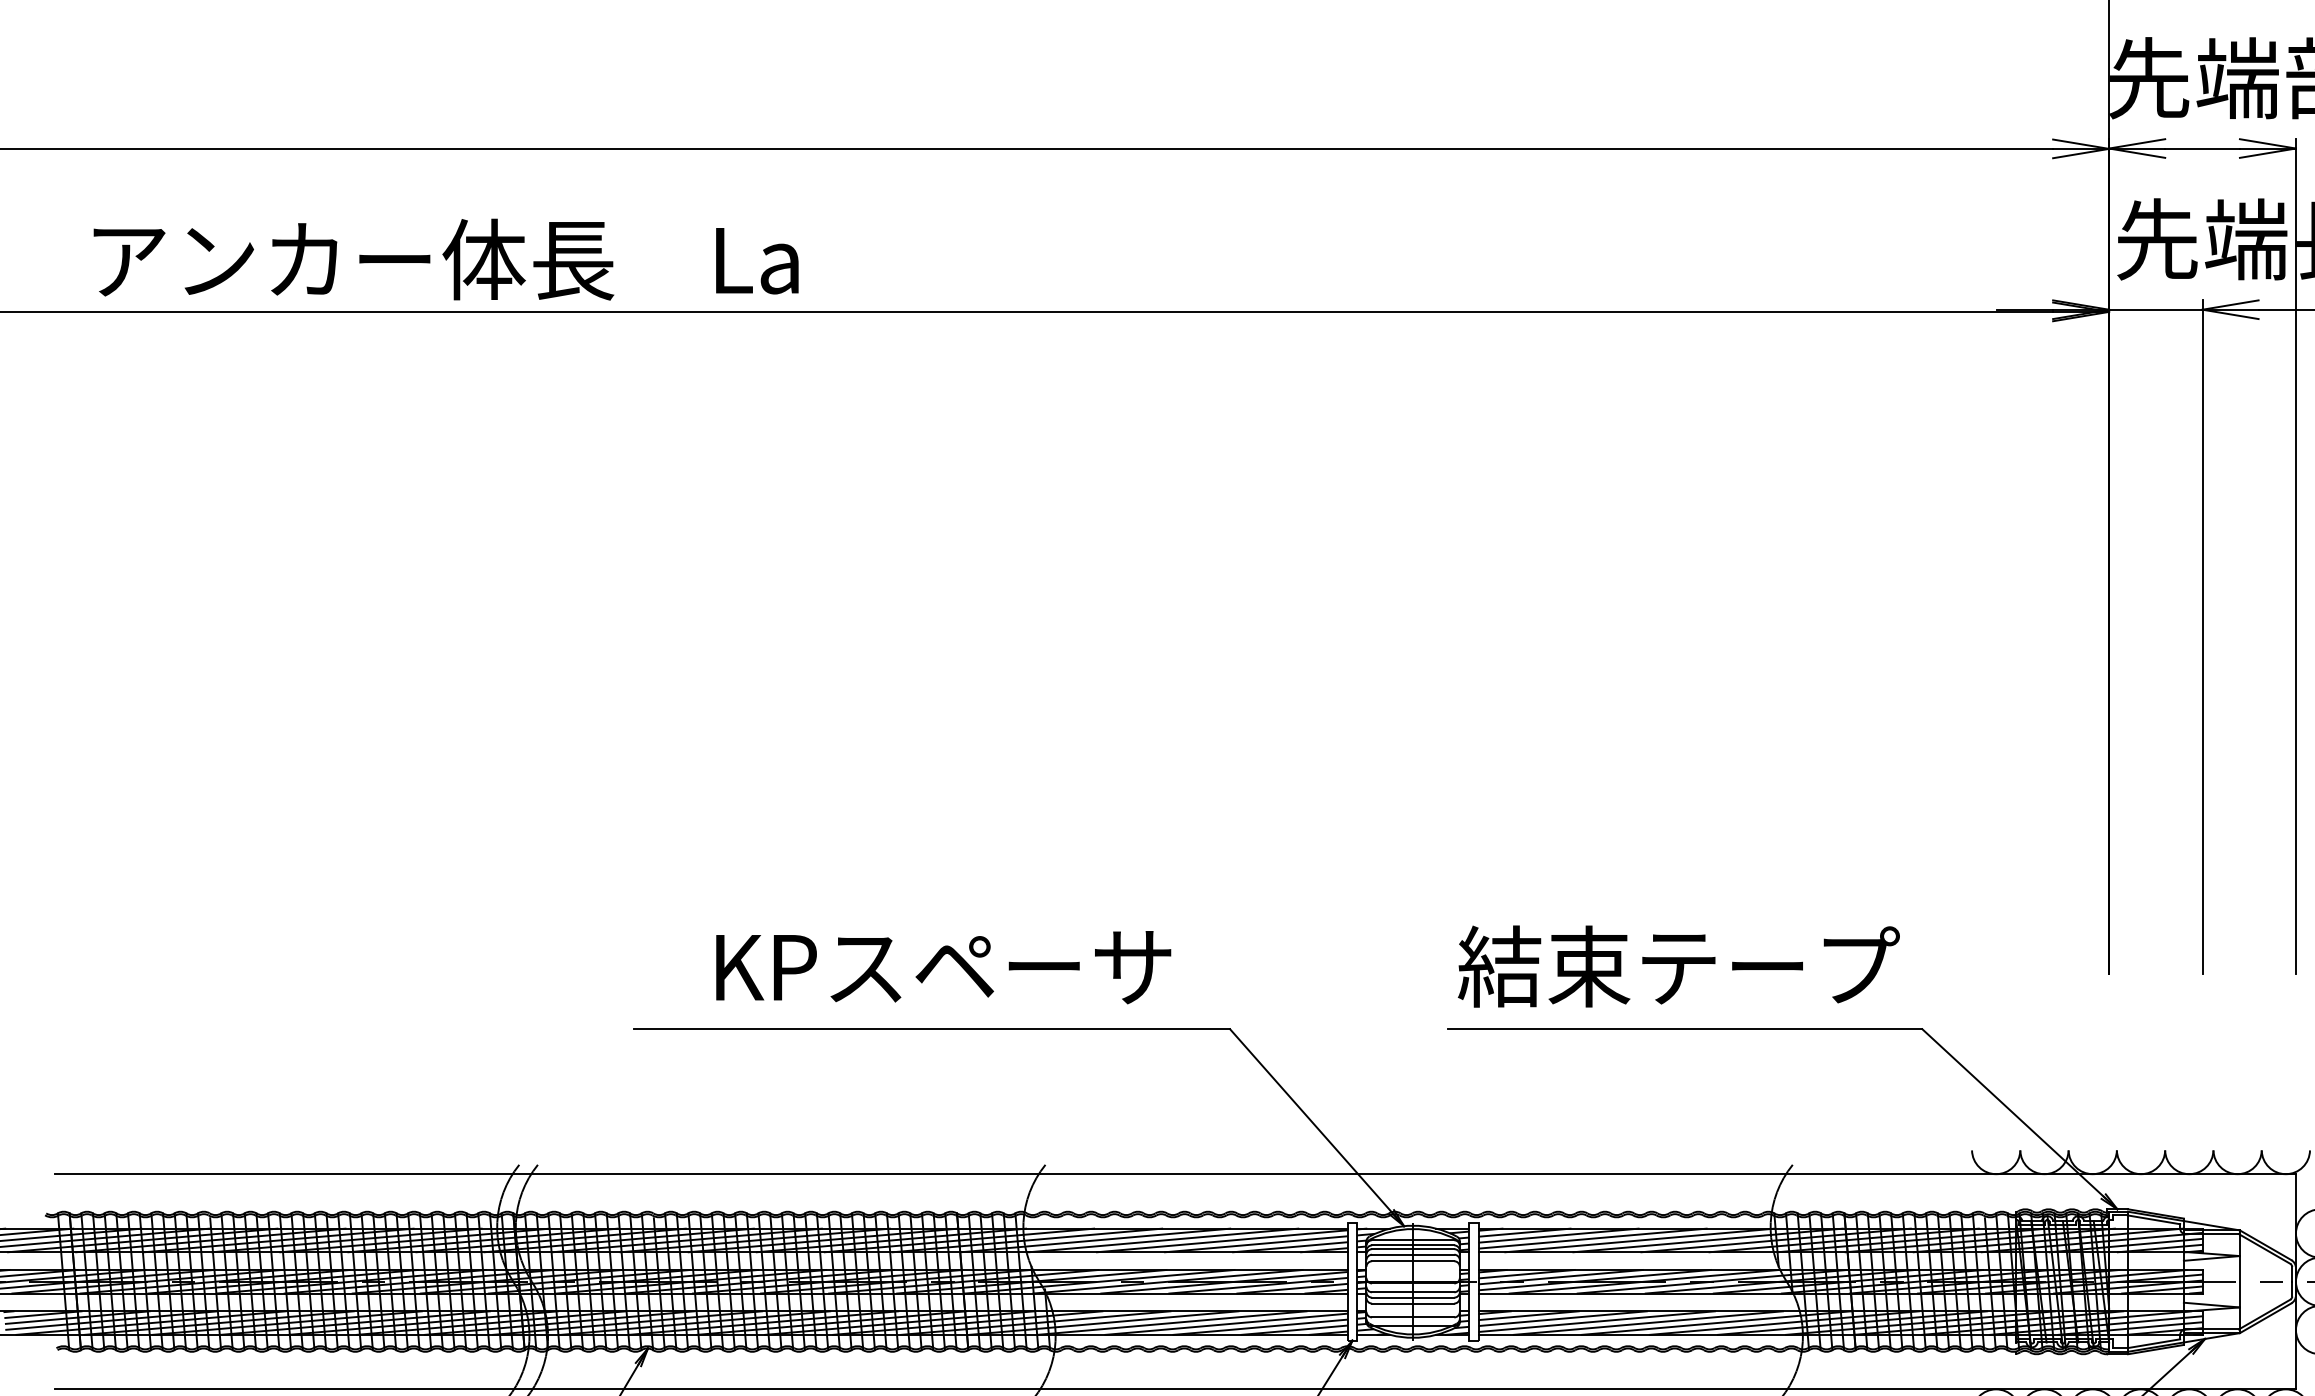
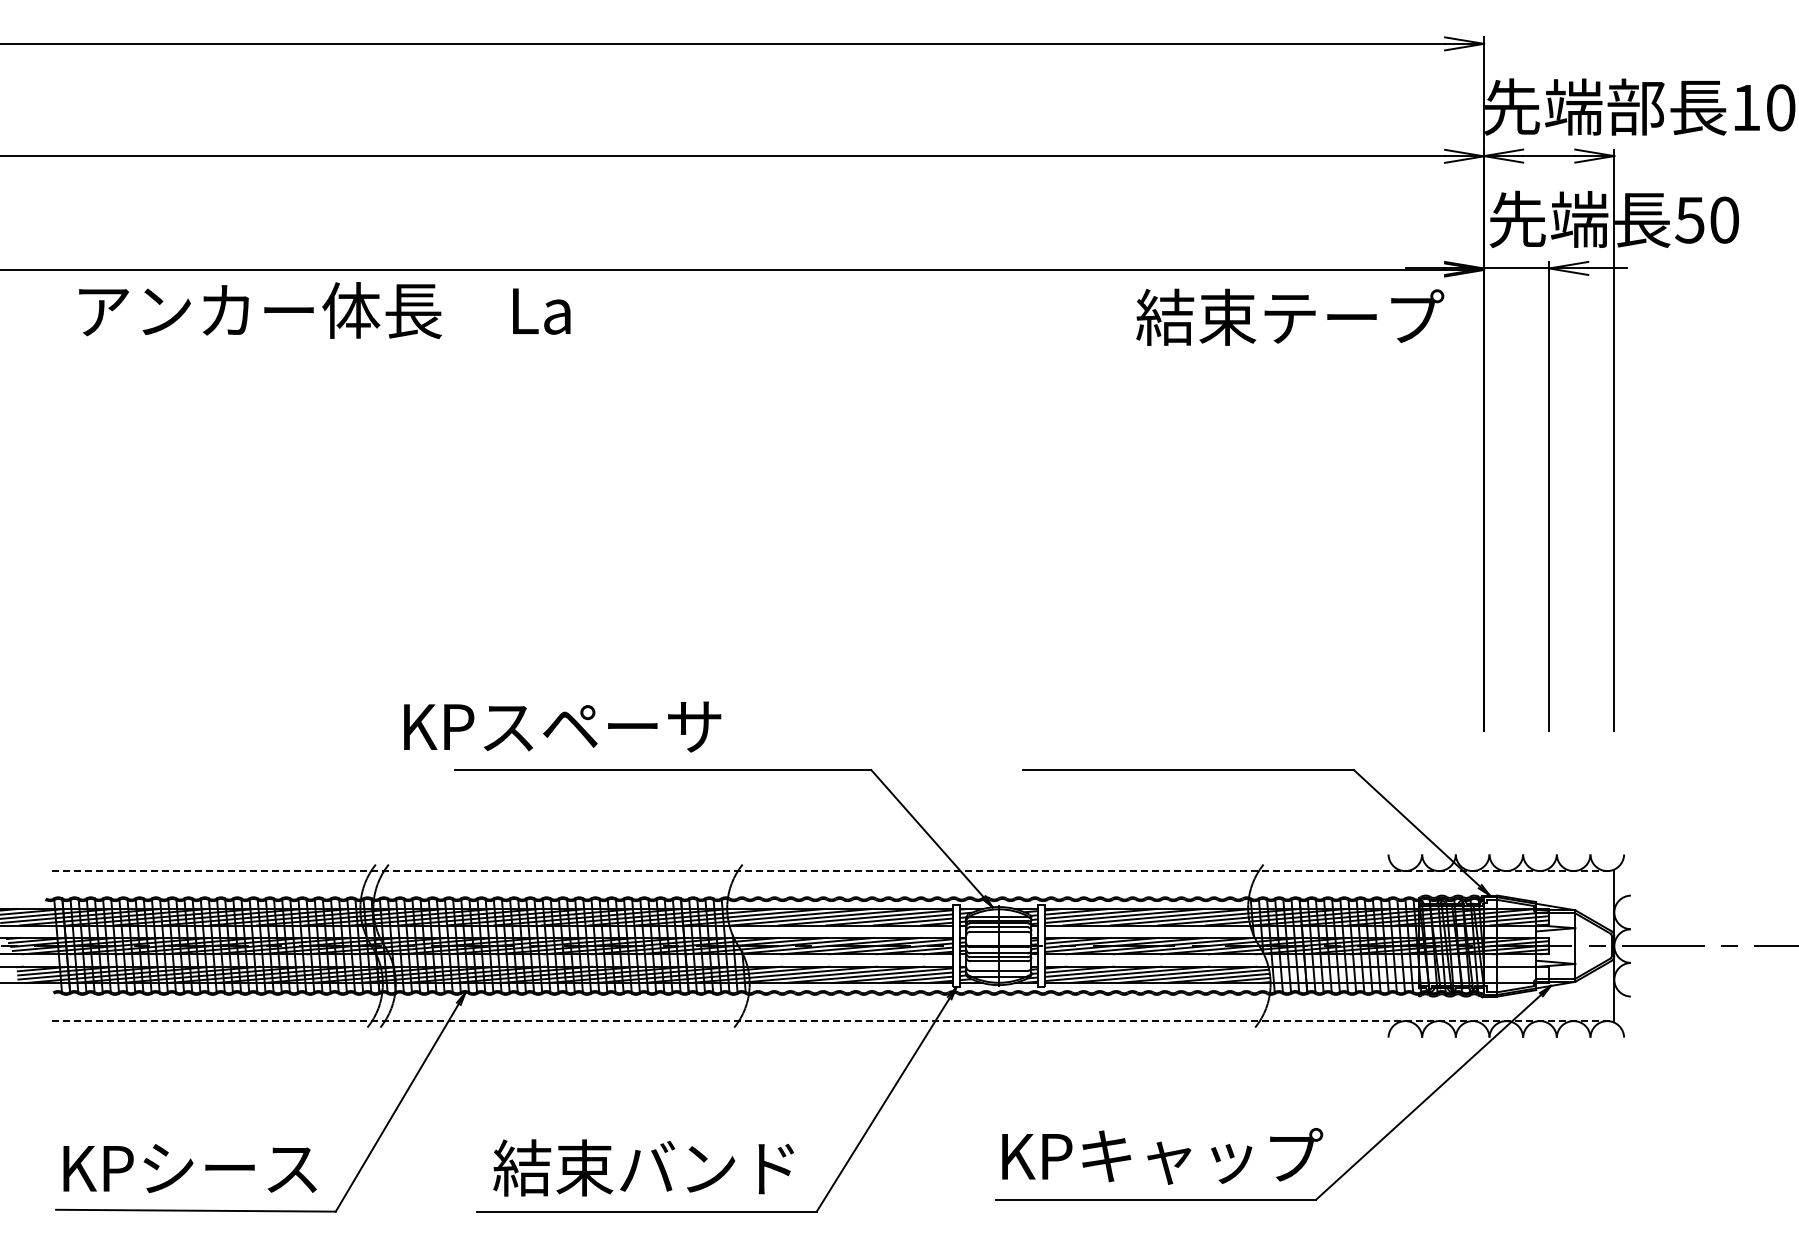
text: (445, 259) -> (324, 310), moved
text: (1679, 965) -> (1290, 316), moved
text: (943, 966) -> (562, 726), moved
line: (1175, 1174) -> (833, 871), solid -> dashed
hatch: (2002, 1322) -> (1409, 974), removed
line: (1175, 1388) -> (833, 1020), solid -> dashed

